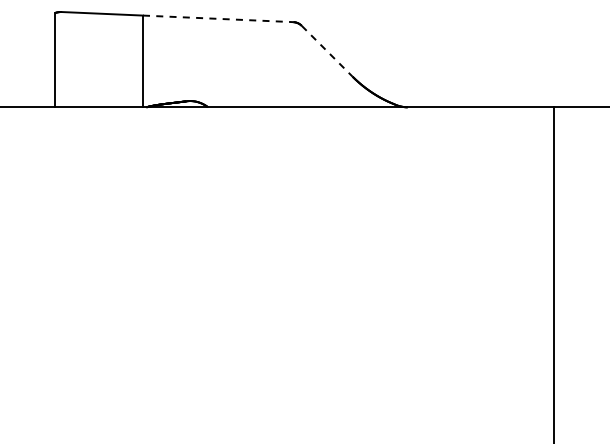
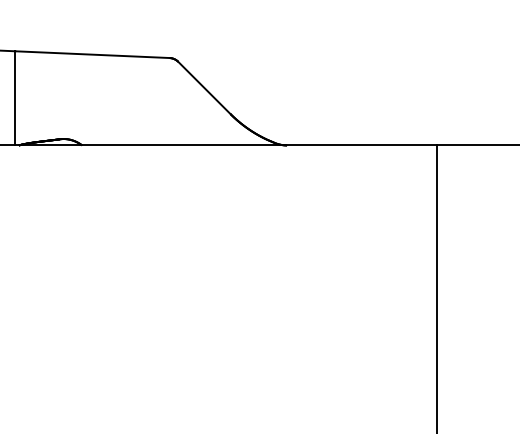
line: (218, 18) -> (92, 54), dashed -> solid
line: (327, 51) -> (204, 88), dashed -> solid

